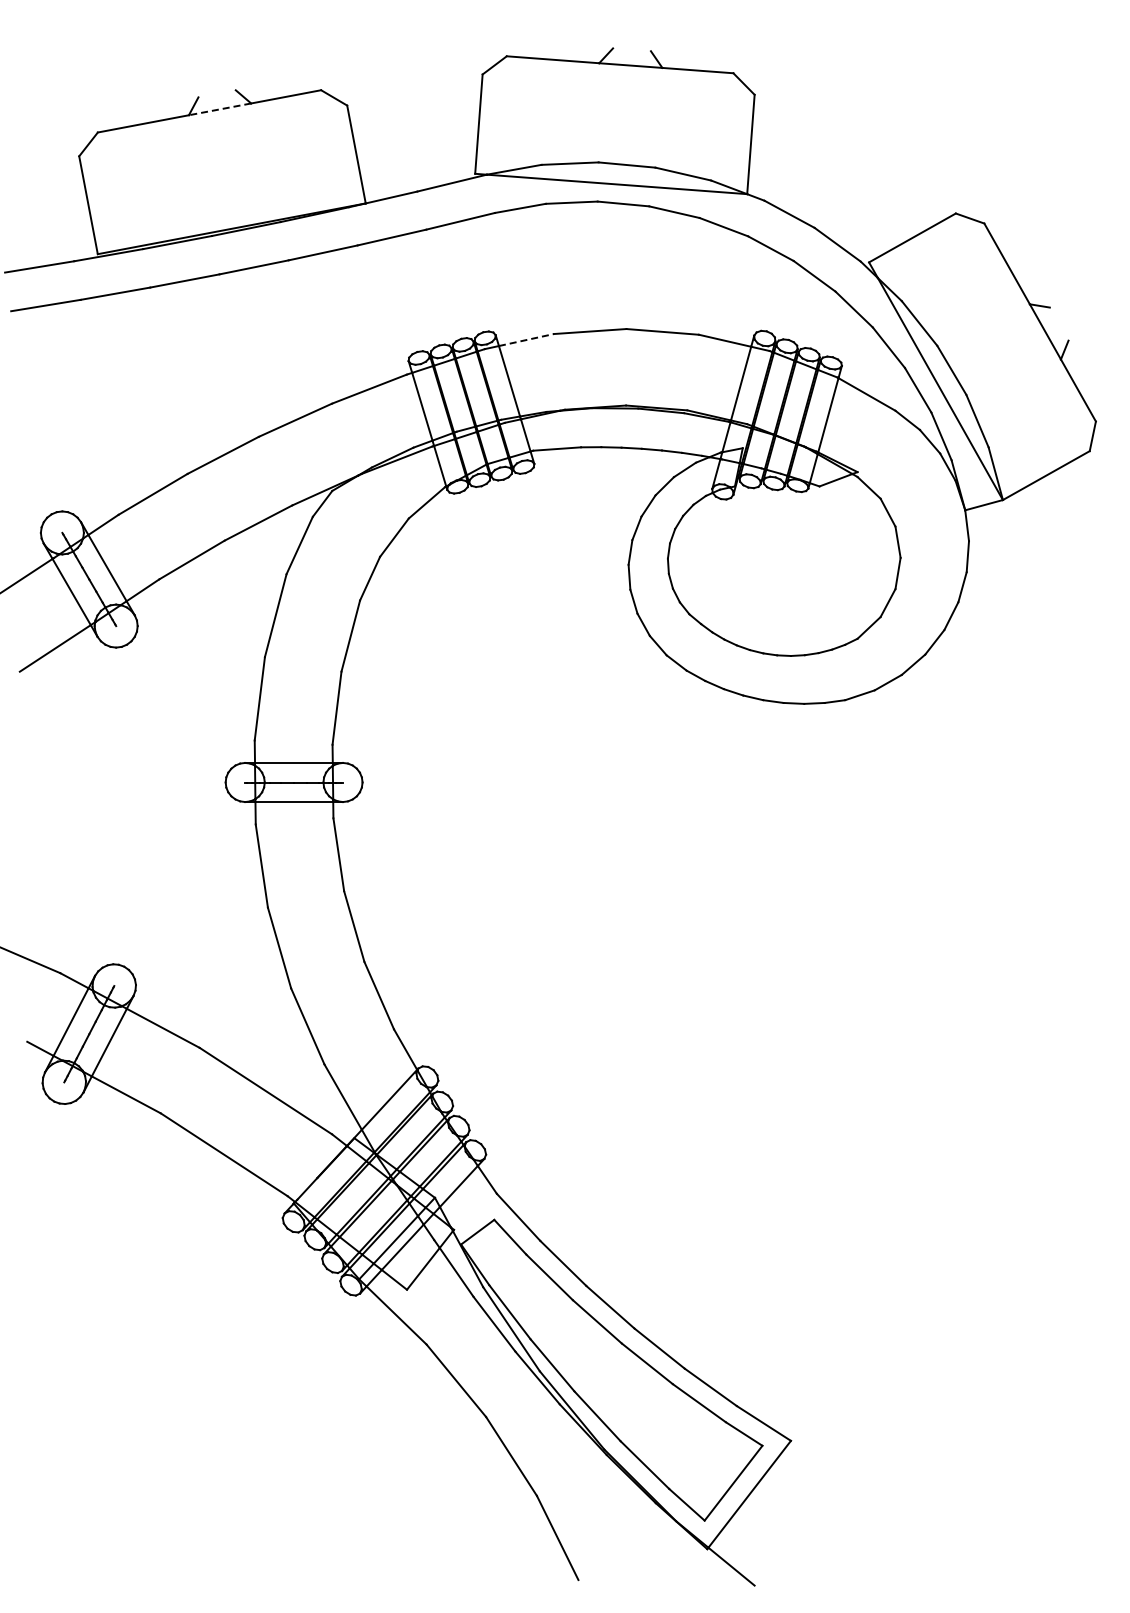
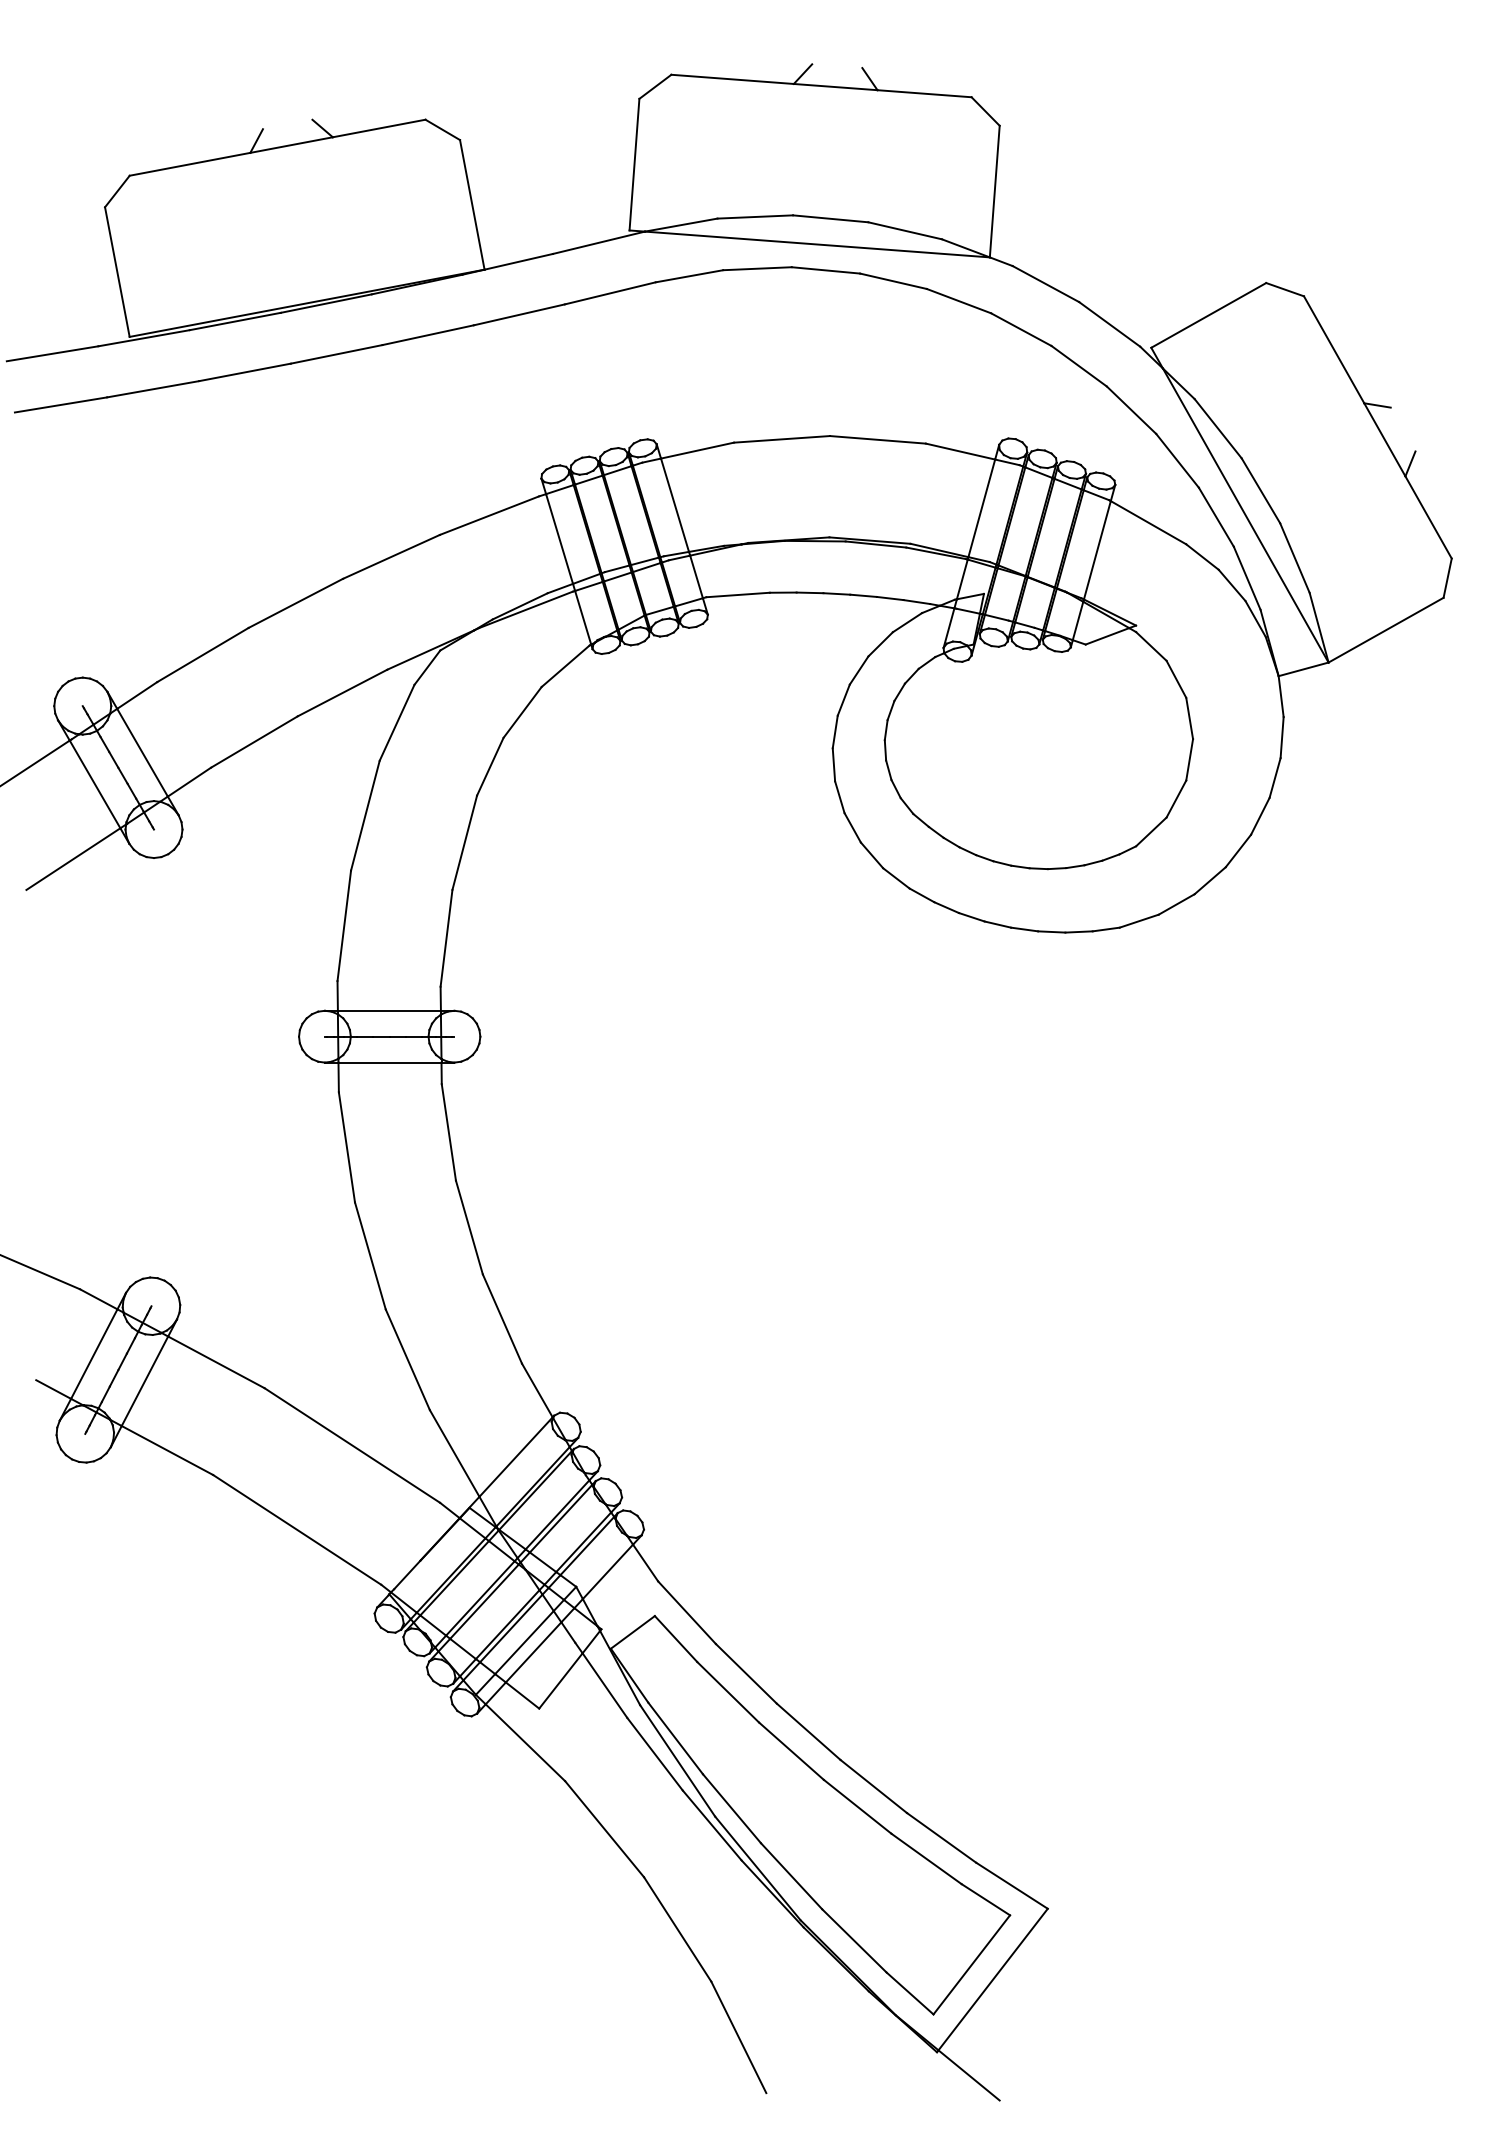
line: (220, 109) -> (292, 145), dashed -> solid
line: (527, 339) -> (698, 449), dashed -> solid

